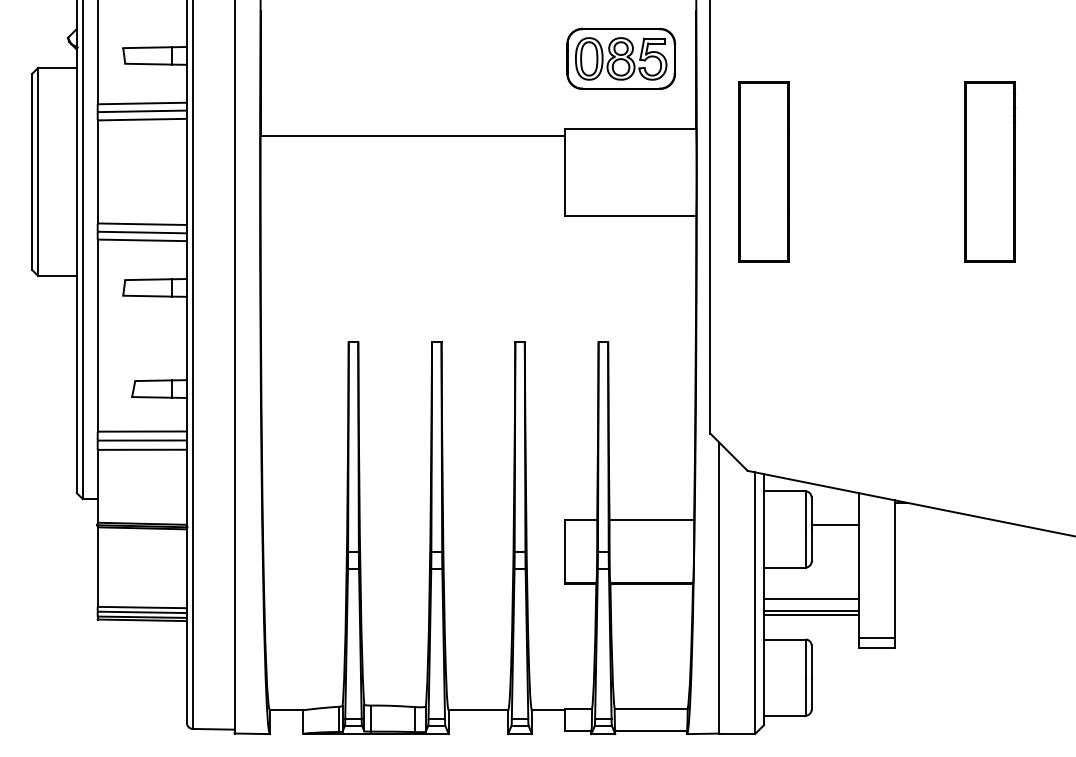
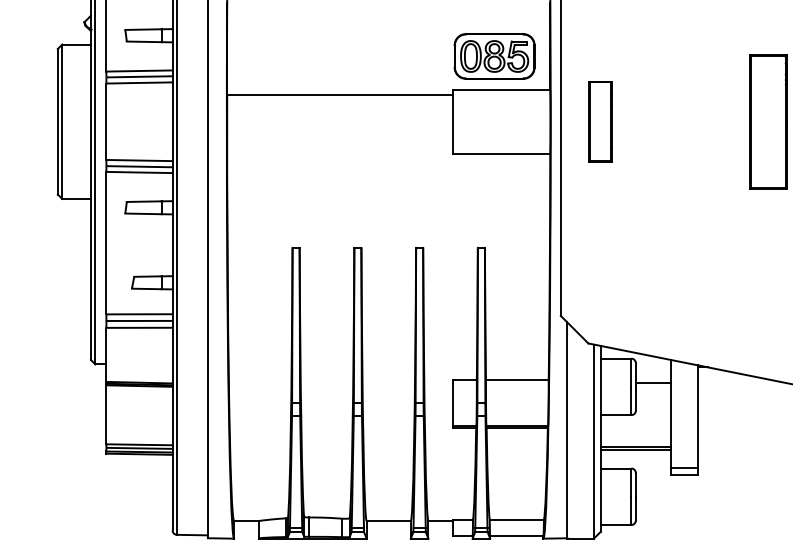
part: (621, 58) -> (494, 56), moved
part: (763, 171) -> (600, 121), size x0.6
line: (811, 599) -> (635, 438), removed

